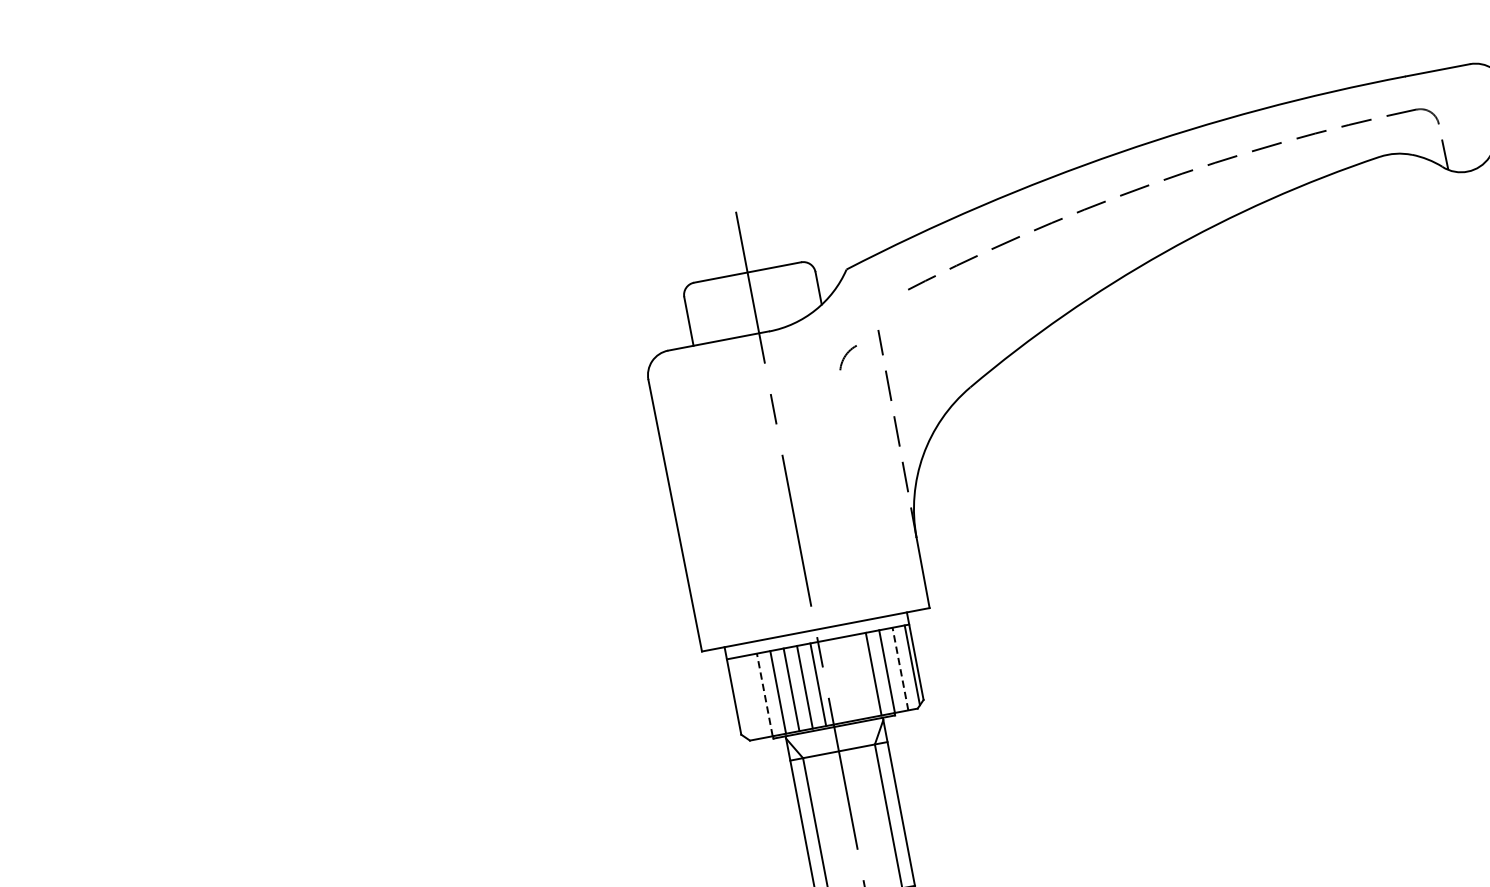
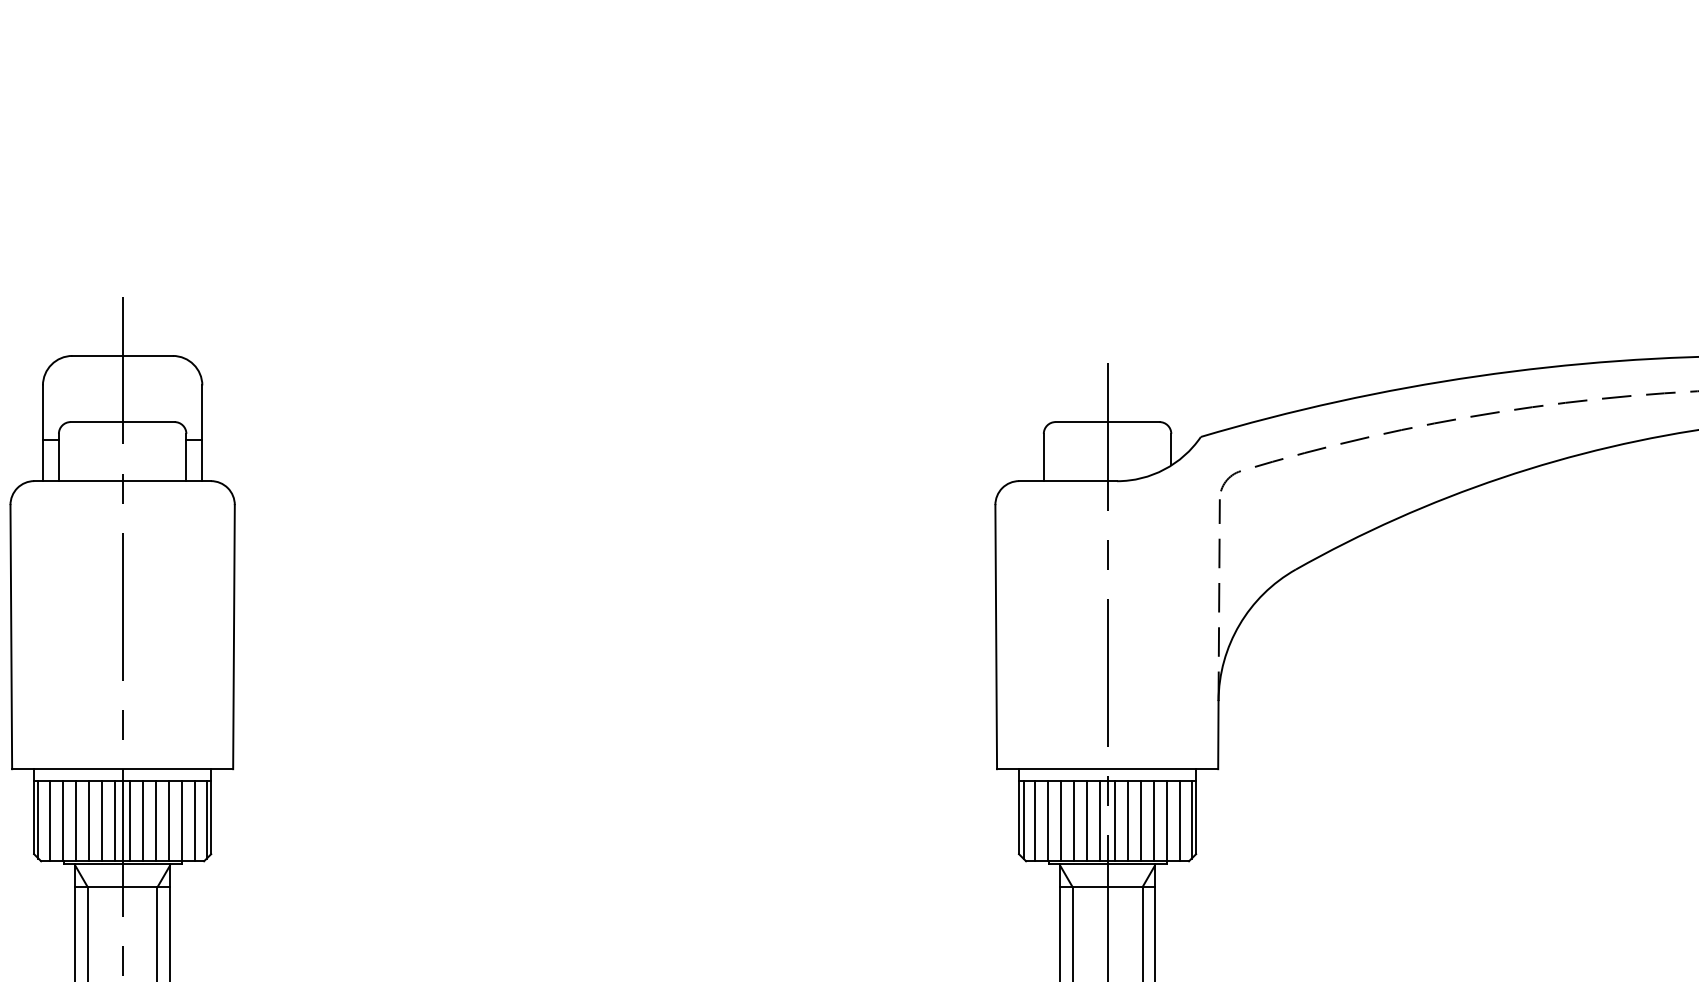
arc: (846, 355) -> (1229, 478), moved
line: (899, 668) -> (1179, 820), dashed -> solid
line: (859, 676) -> (1140, 820), added
line: (846, 678) -> (1127, 820), added
line: (834, 681) -> (1115, 820), added
line: (765, 694) -> (1048, 820), dashed -> solid
line: (751, 696) -> (1035, 820), added
line: (739, 698) -> (1023, 819), added

